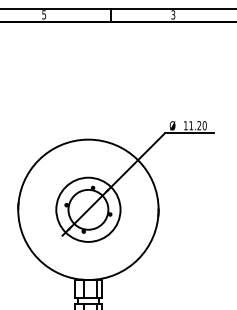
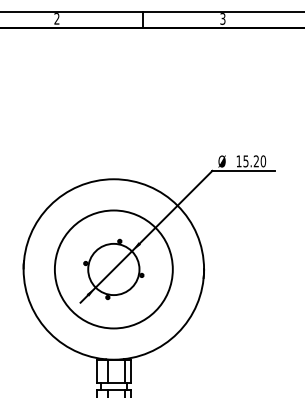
text: (43, 14) -> (56, 18), 5 -> 2
text: (190, 125) -> (245, 161), 11.20 -> 15.20
circle: (88, 209) -> (113, 269), size x1.43

